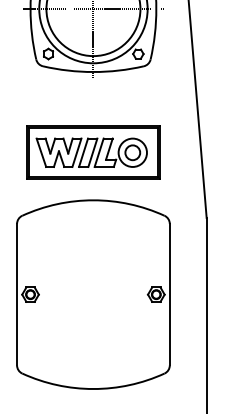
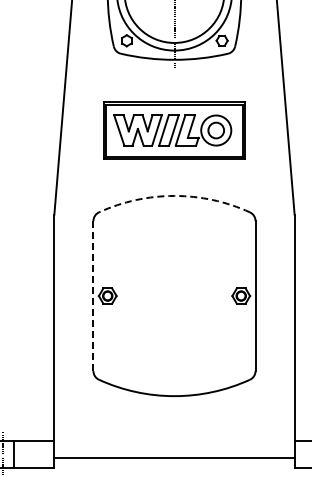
part: (93, 152) -> (174, 130), moved
arc: (93, 199) -> (174, 195), solid -> dashed
line: (17, 294) -> (93, 295), solid -> dashed

